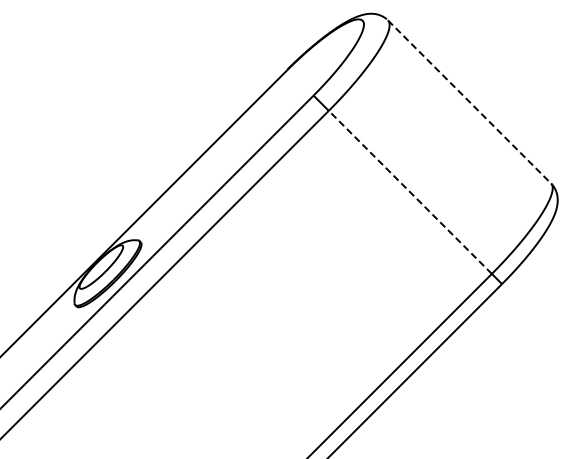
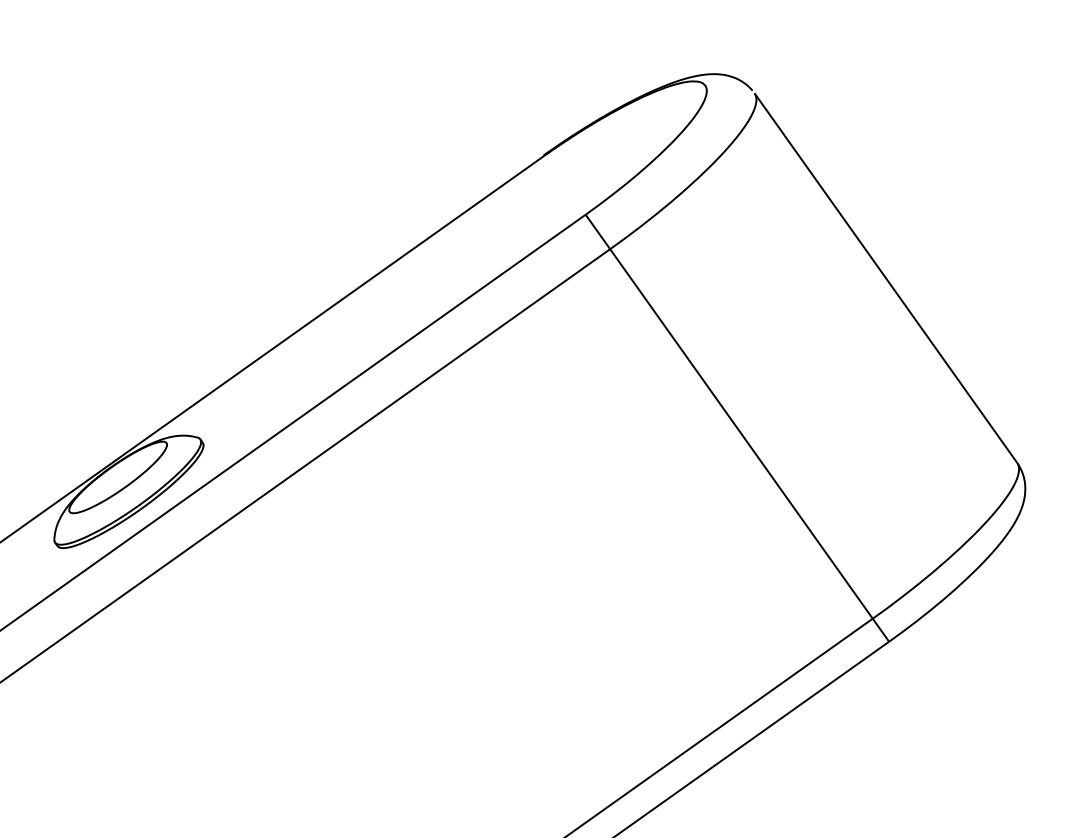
line: (469, 102) -> (885, 279), dashed -> solid
line: (409, 192) -> (739, 433), dashed -> solid

